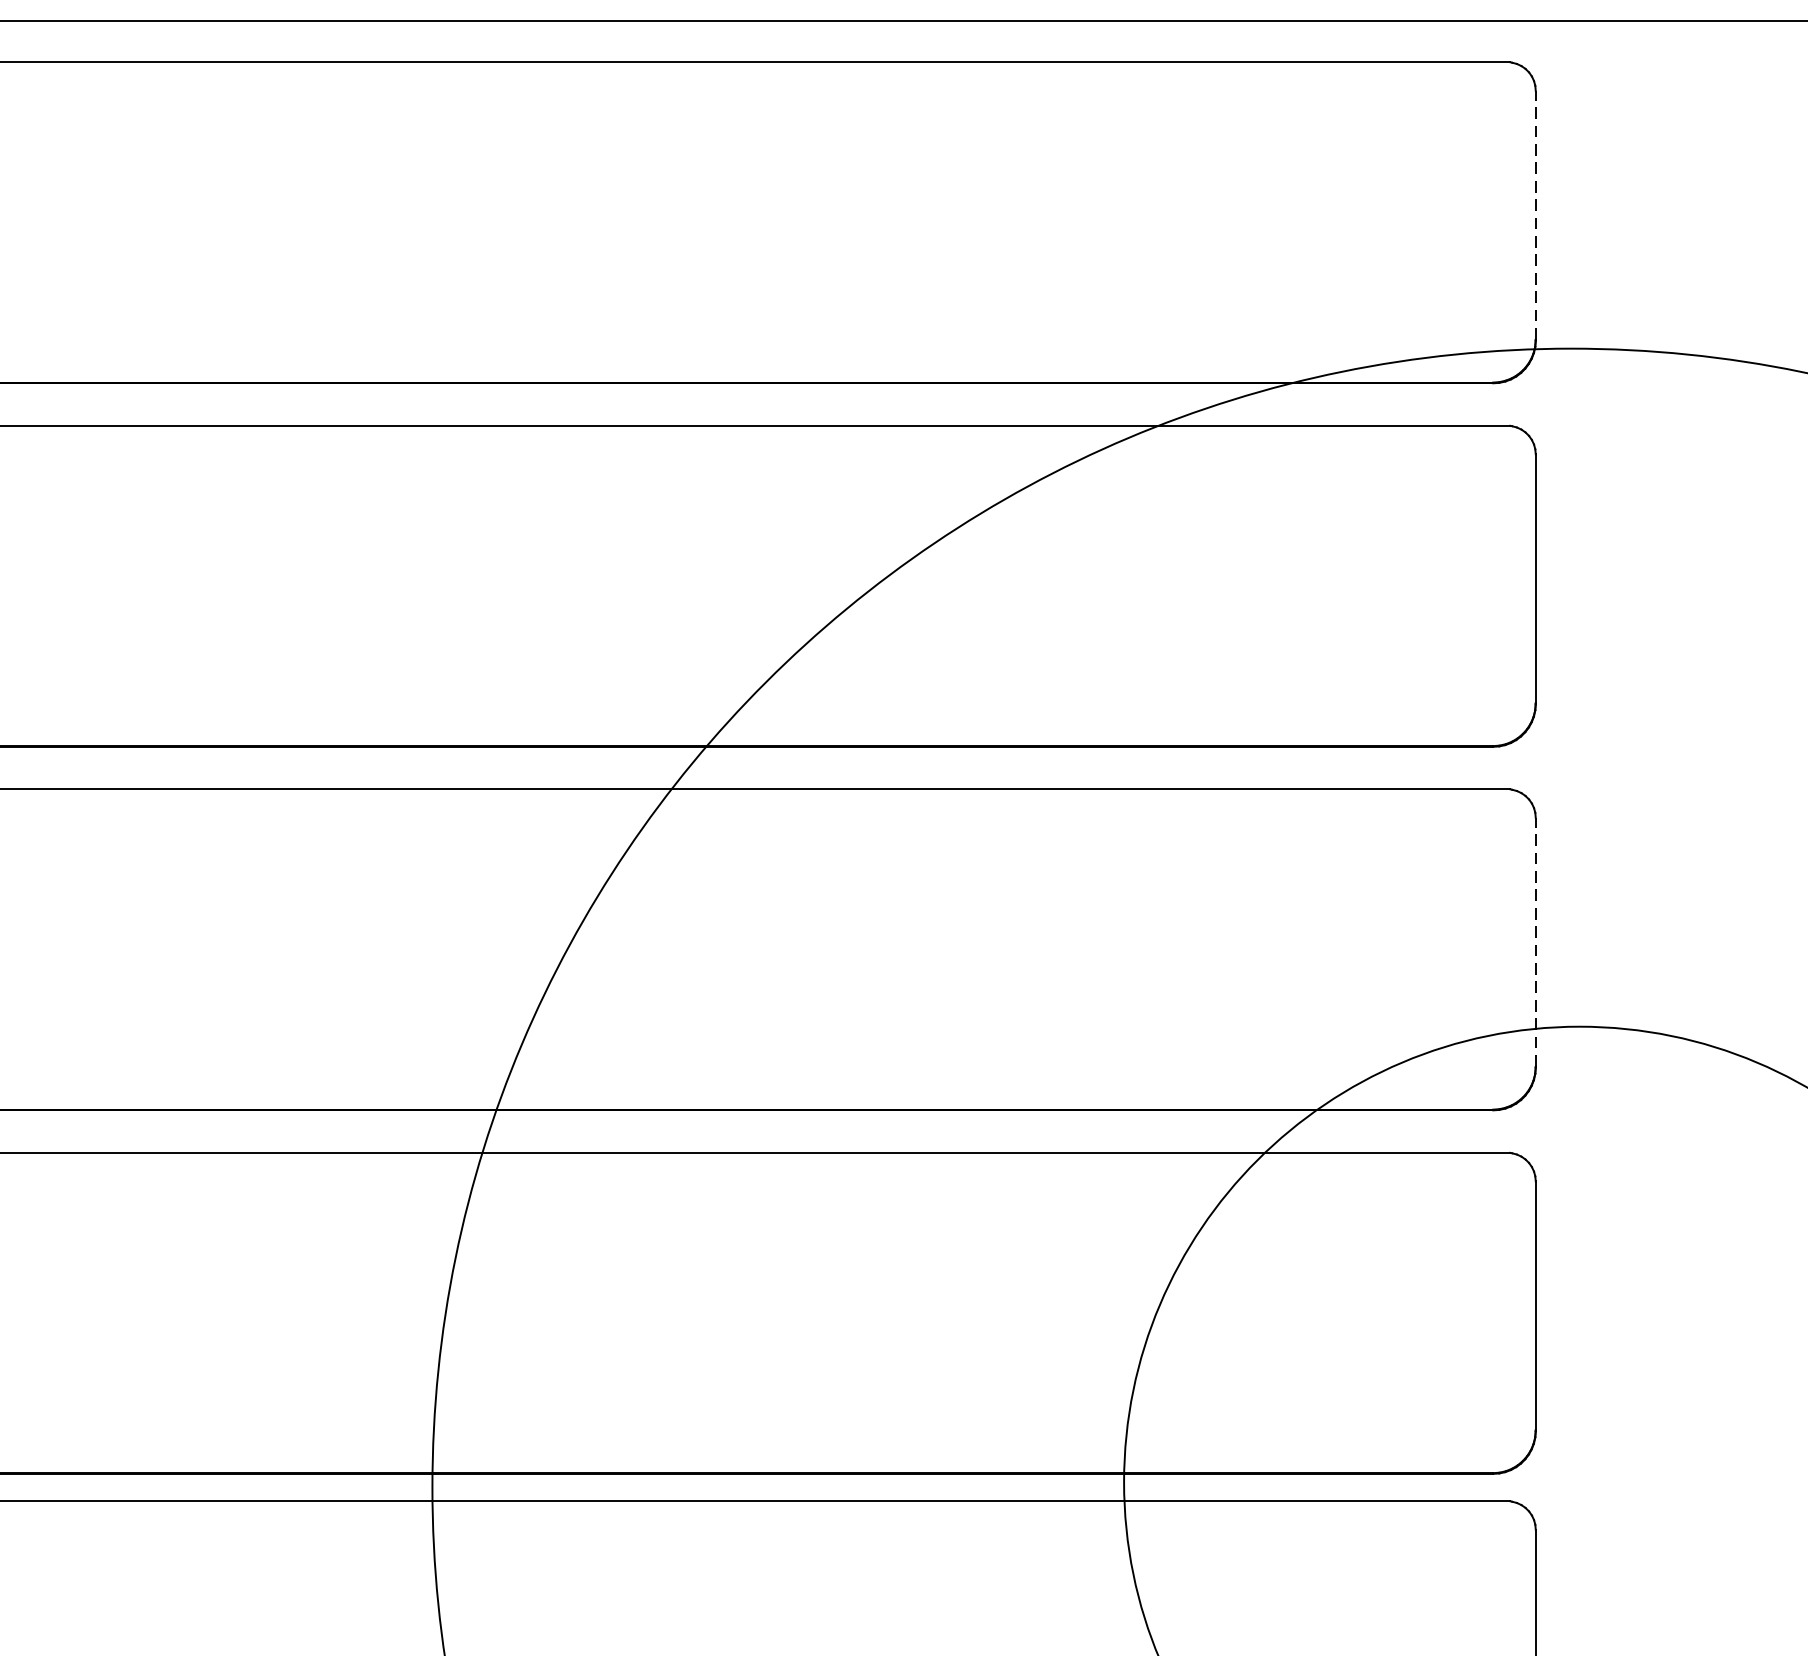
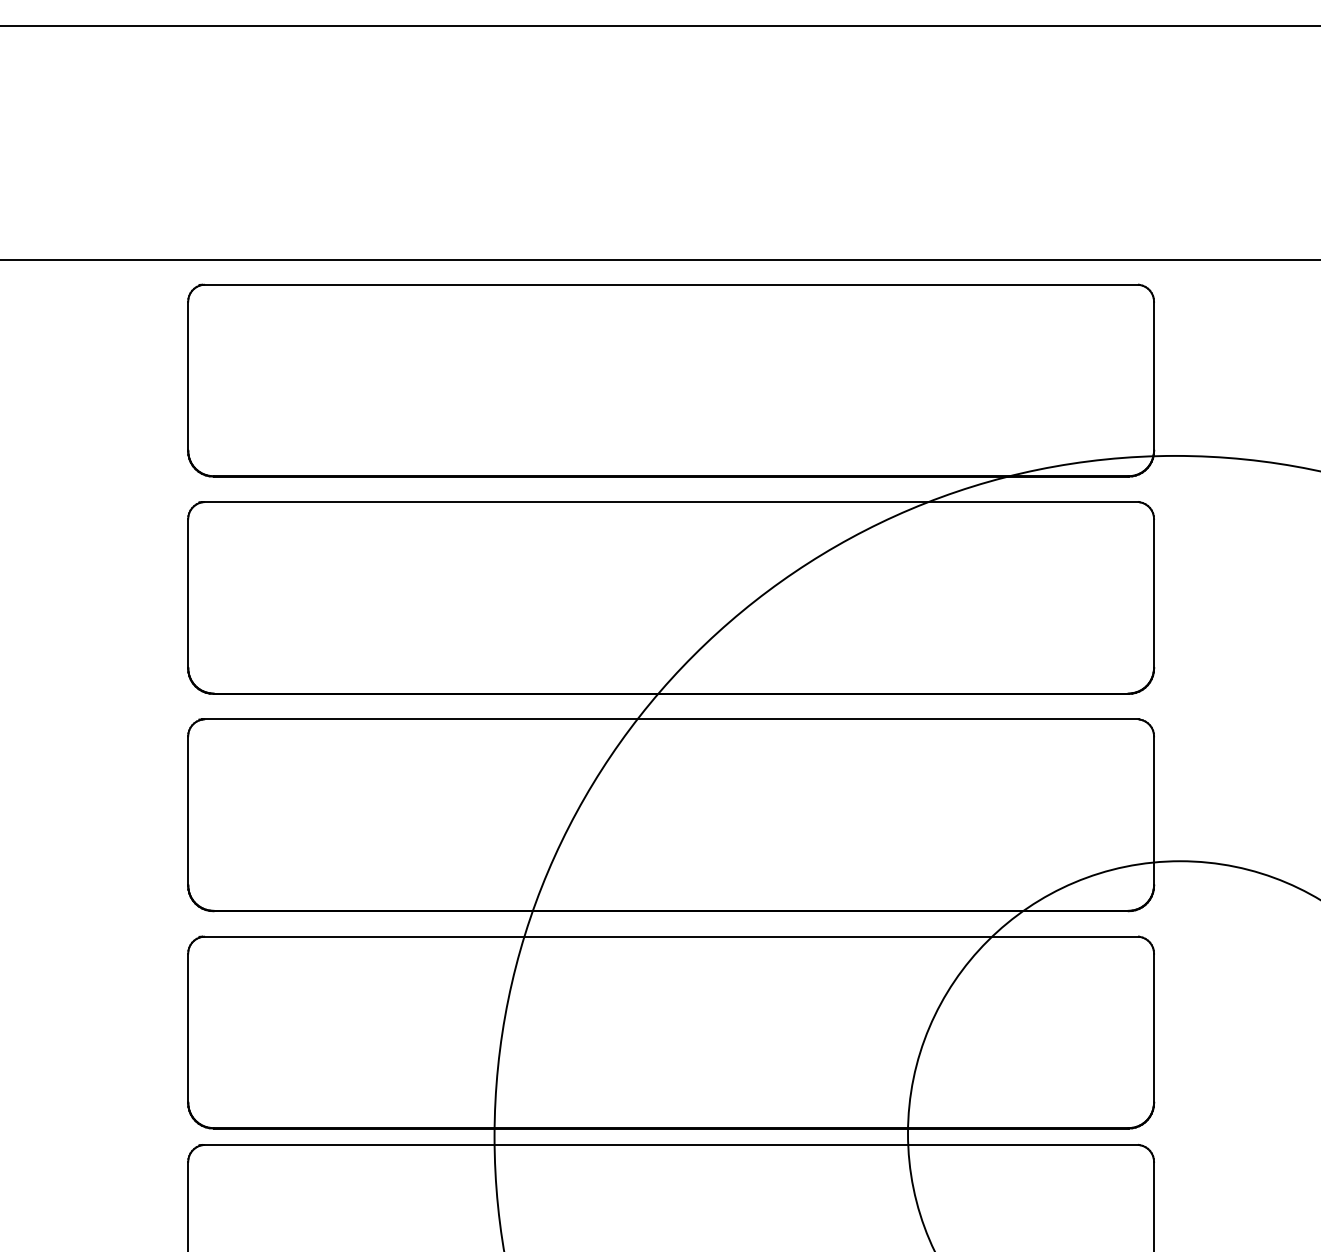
line: (1536, 214) -> (1154, 375), dashed -> solid
line: (1536, 941) -> (1154, 810), dashed -> solid

